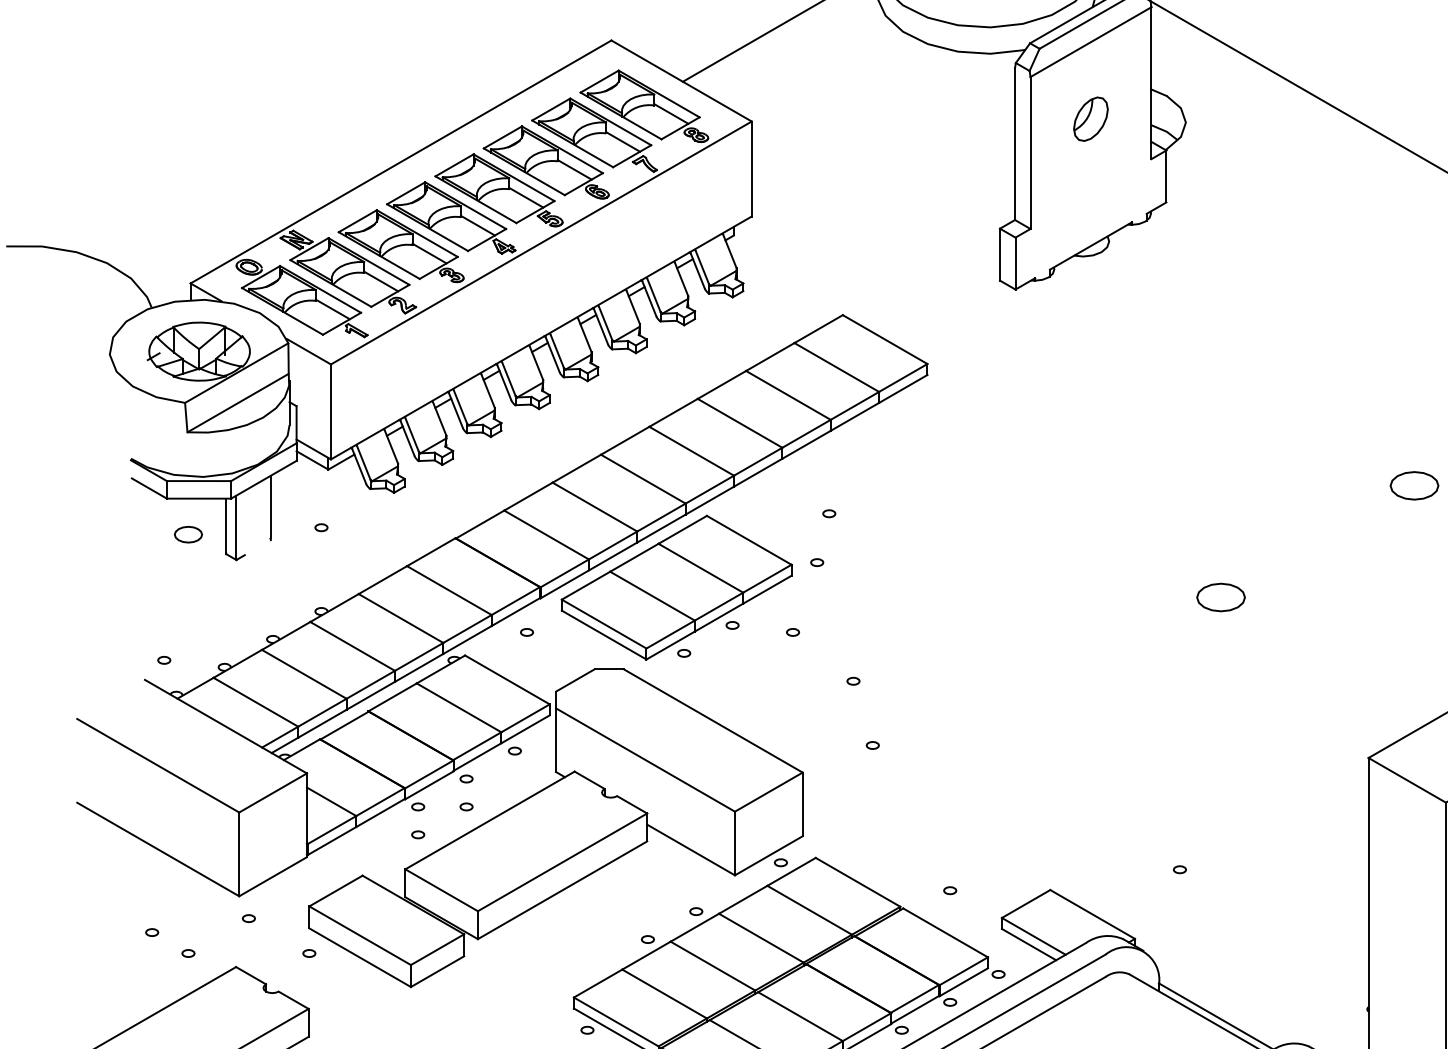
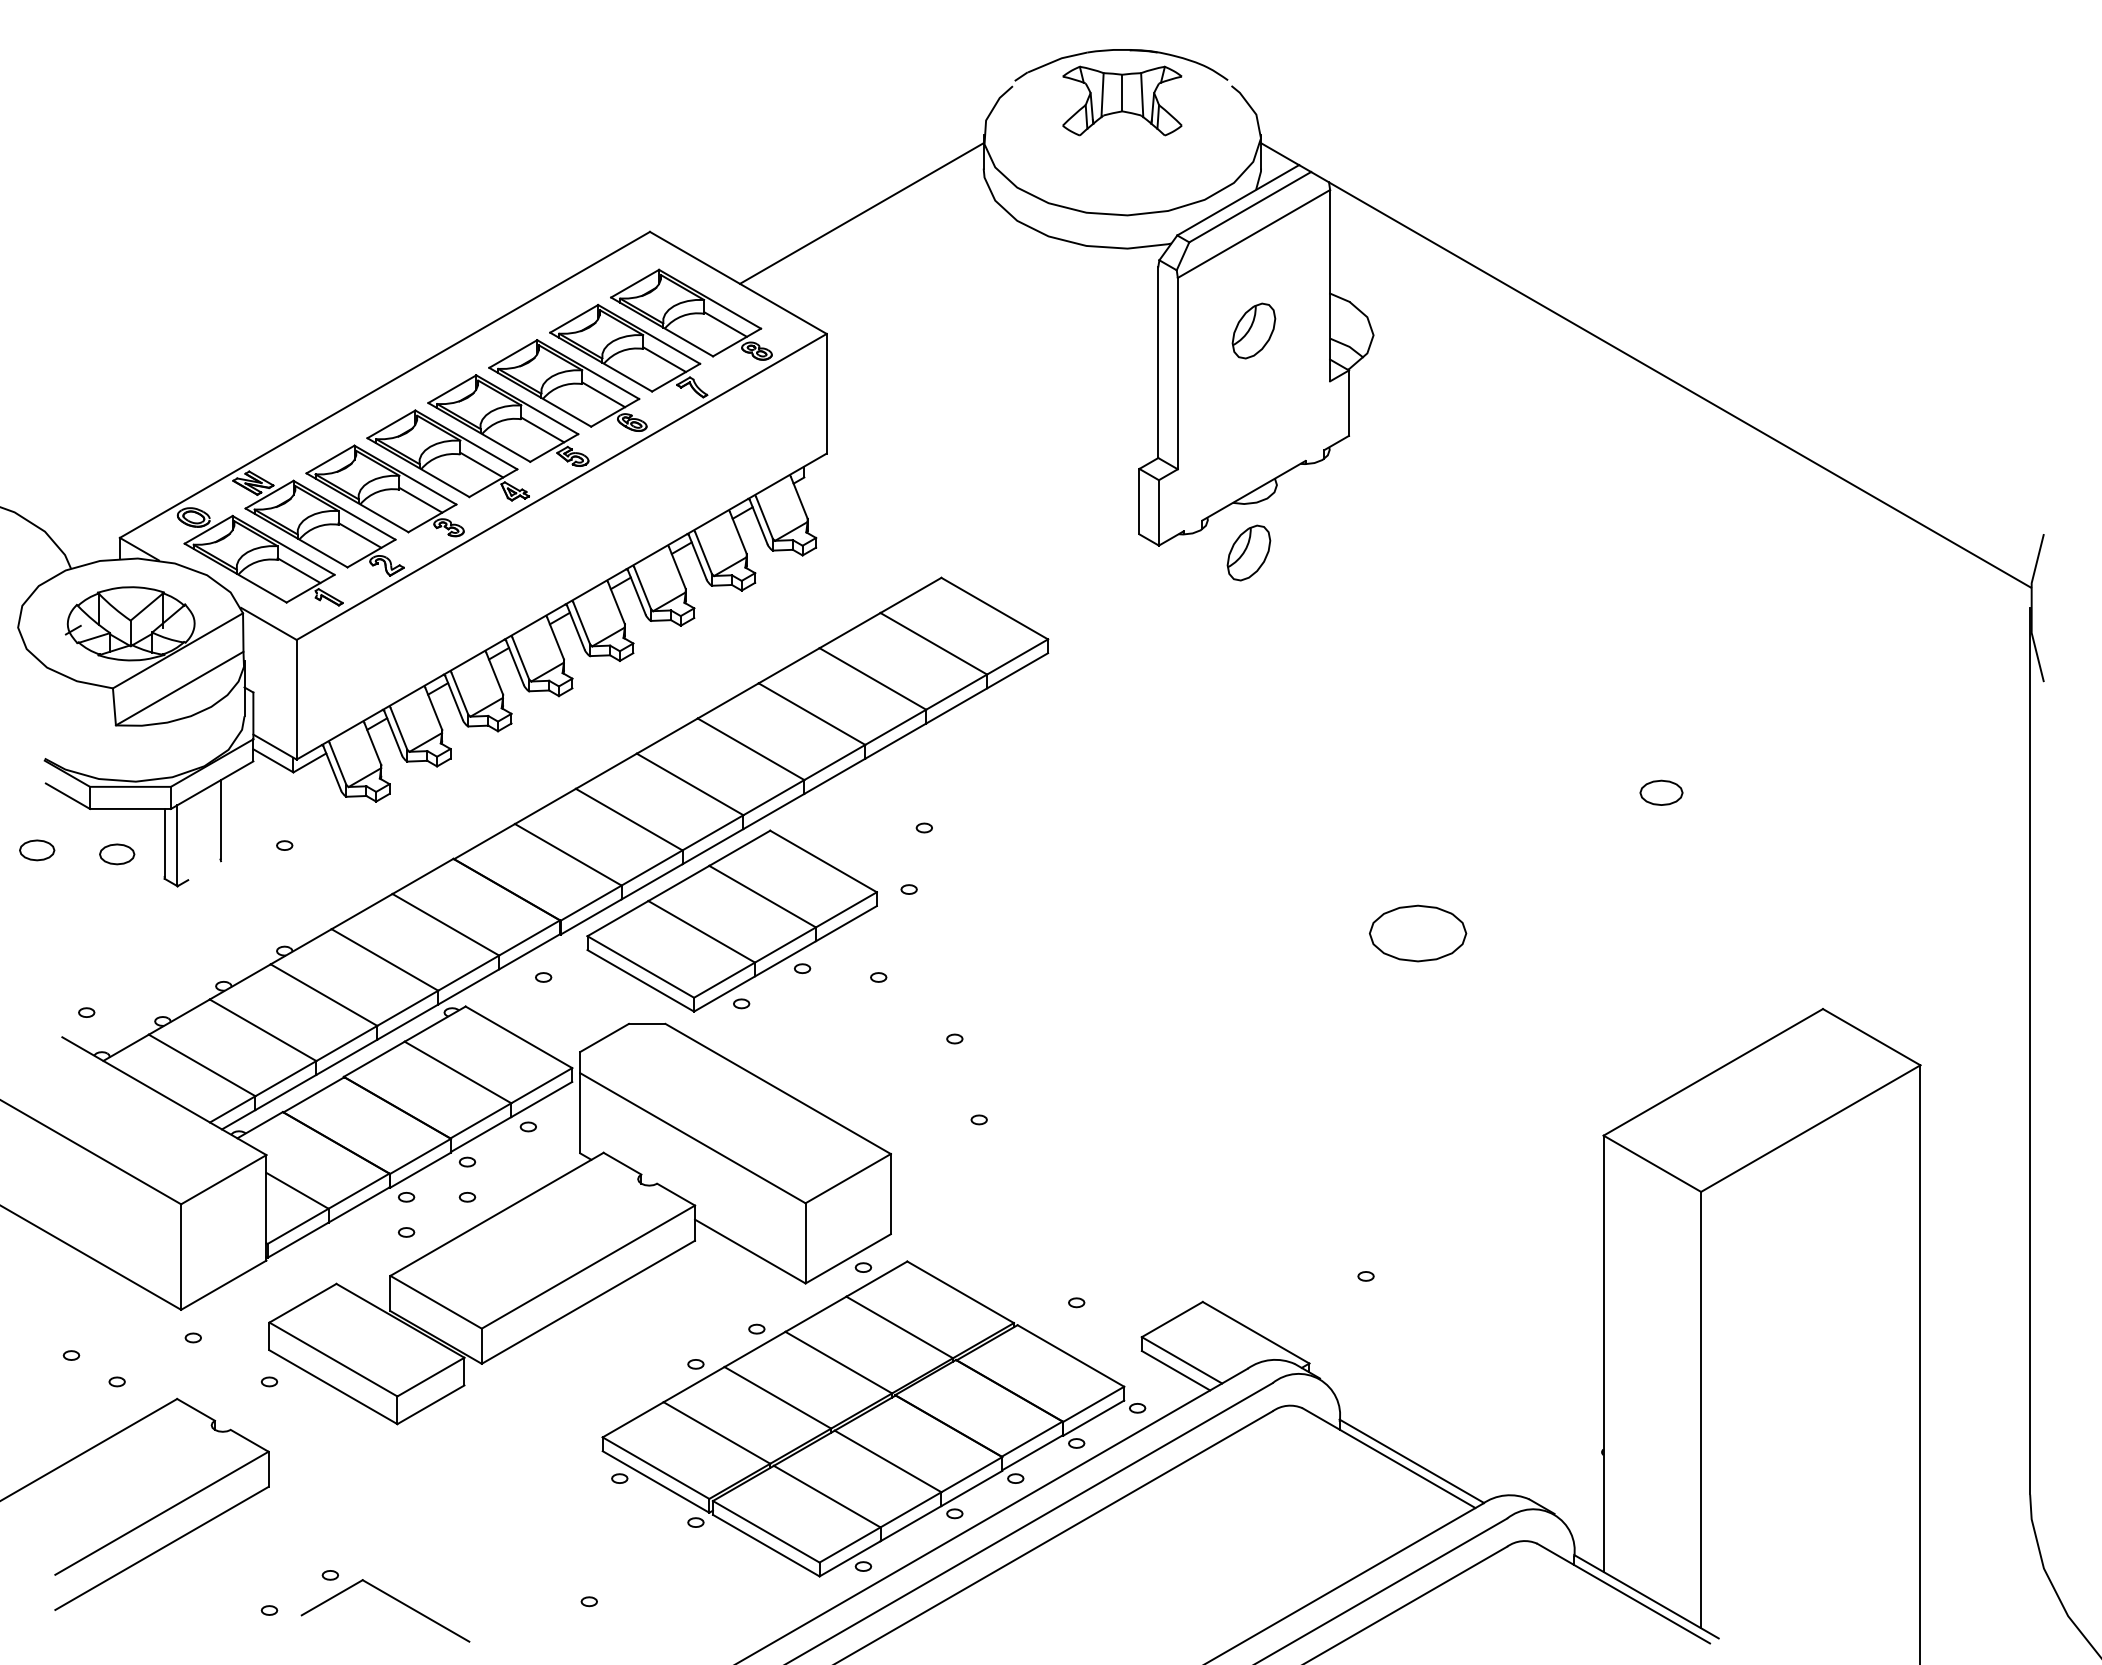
part: (1086, 295) -> (1248, 552), added
part: (1414, 485) -> (1661, 792), size x0.7
part: (125, 531) -> (37, 850), added
part: (1220, 597) -> (1417, 933), size x1.6

